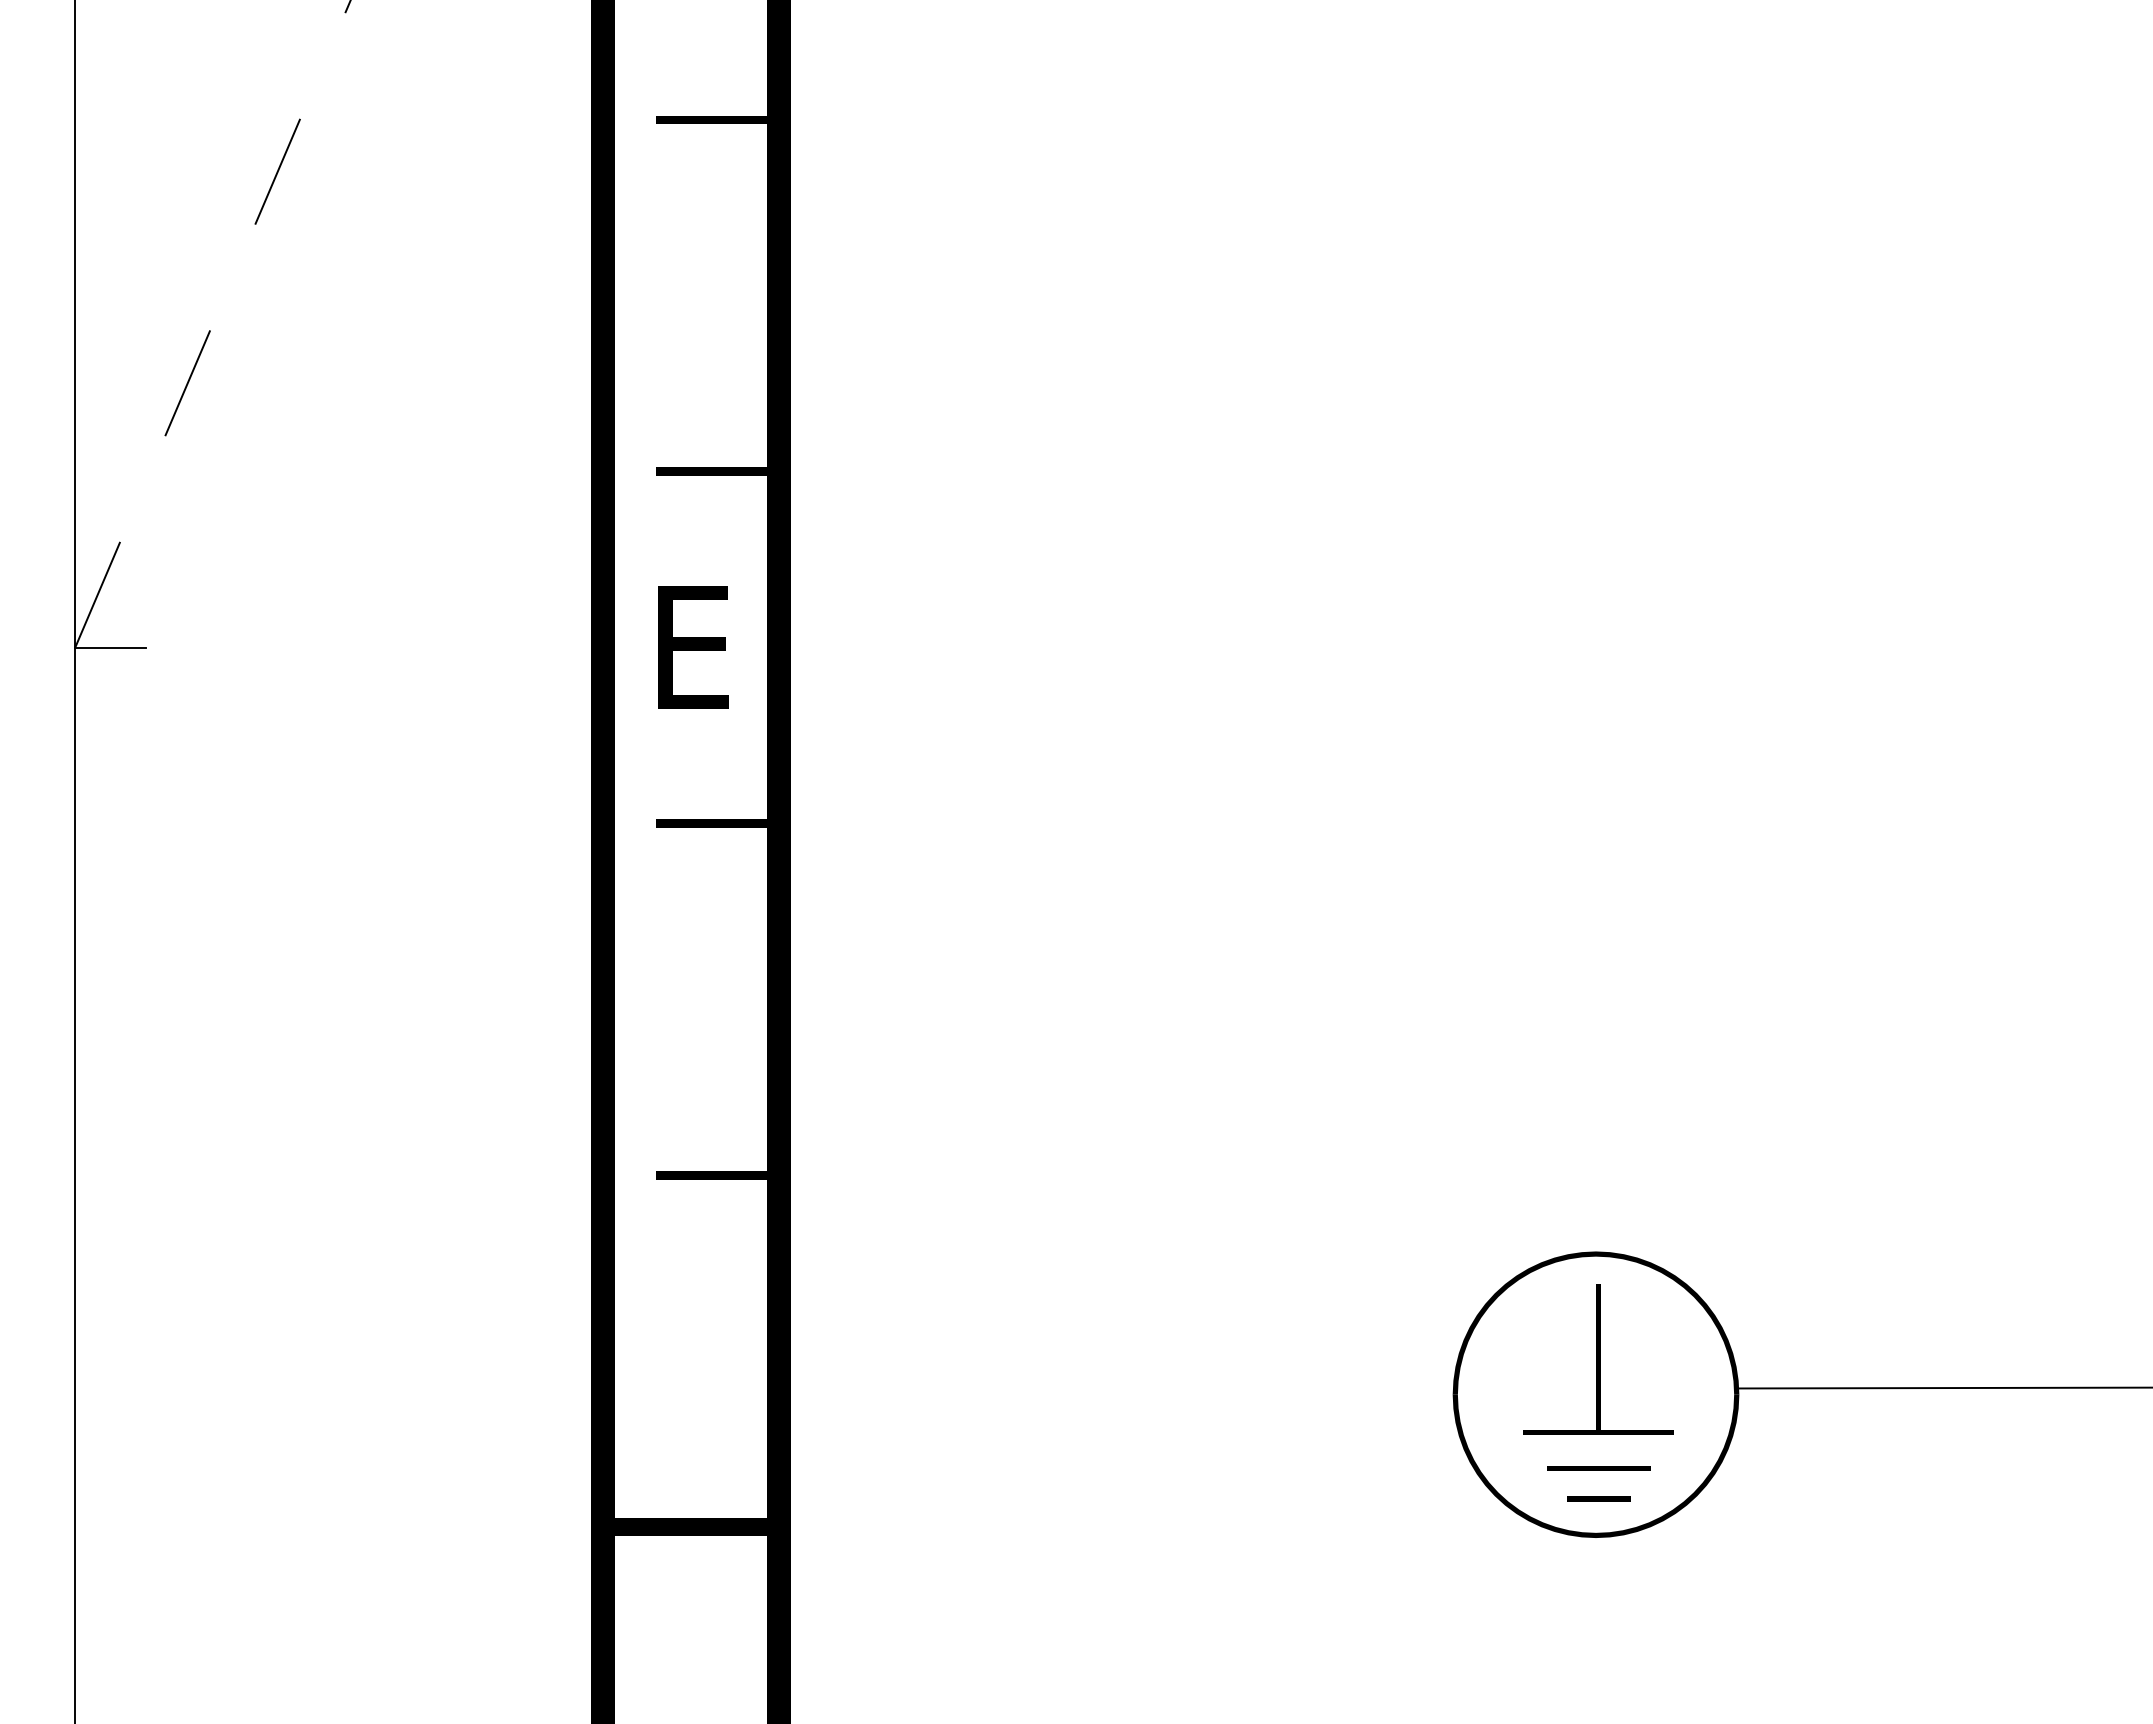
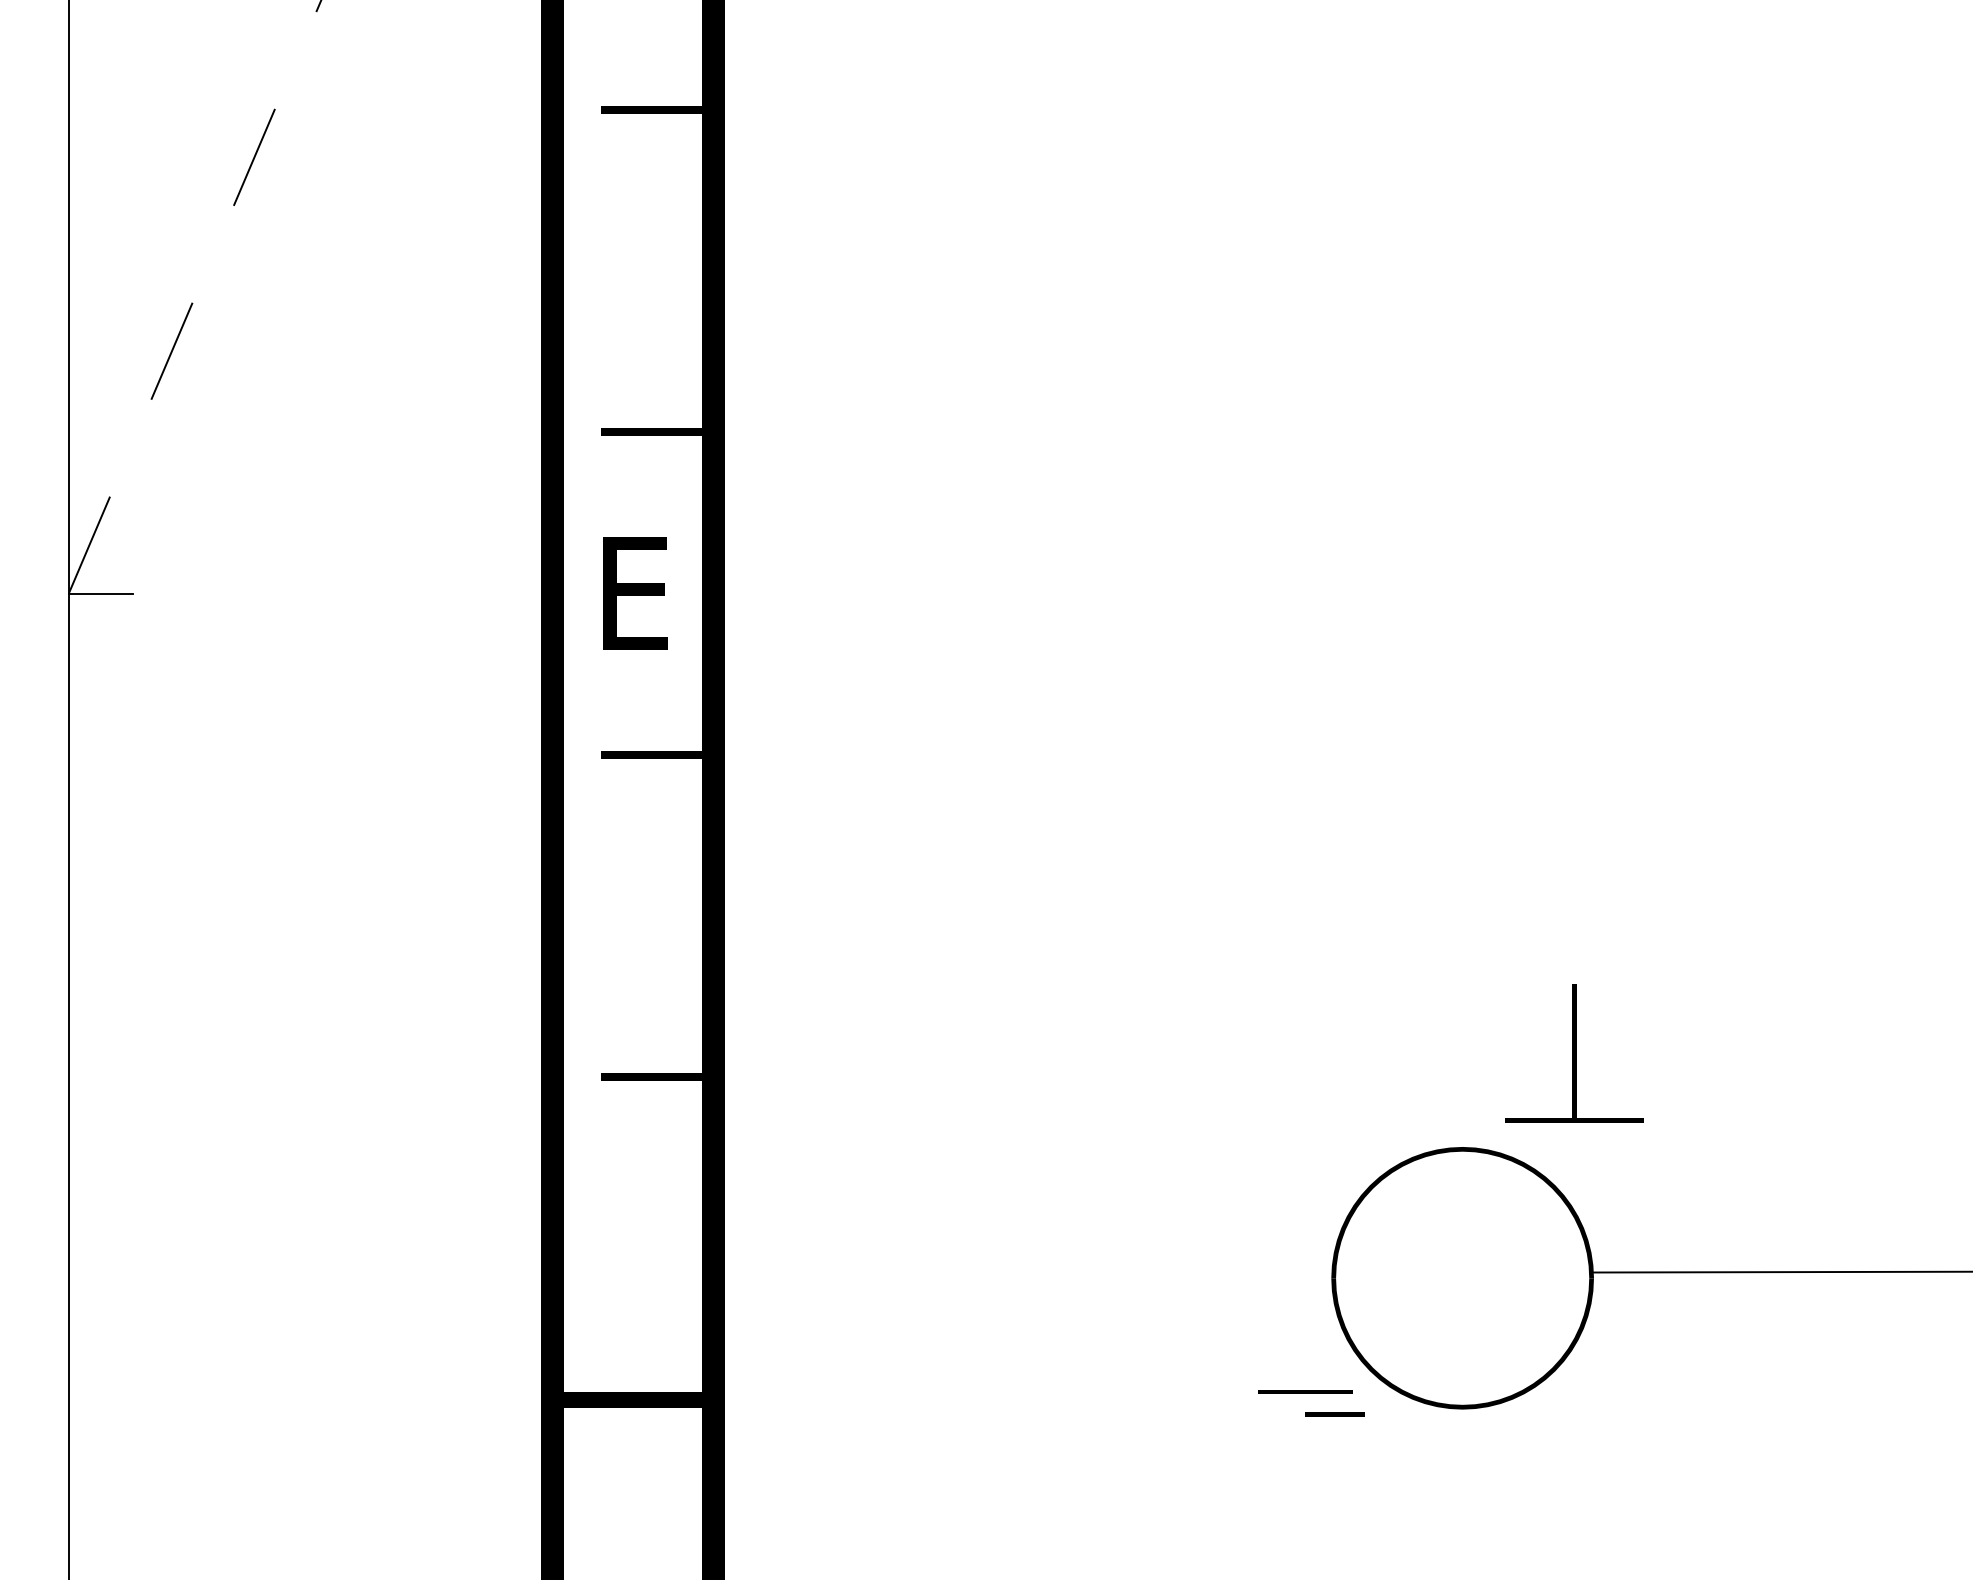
part: (1598, 1359) -> (1573, 1053), moved
line: (1598, 1468) -> (1305, 1391), moved
line: (1598, 1498) -> (1334, 1413), moved

